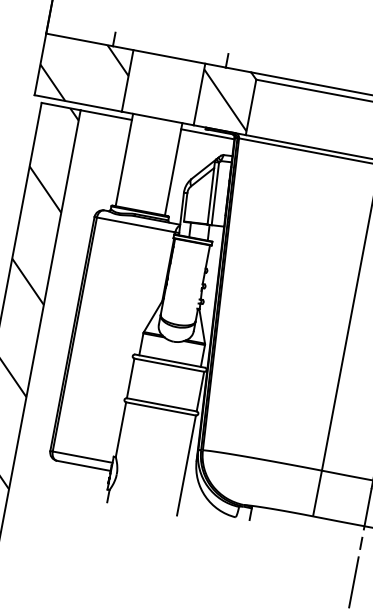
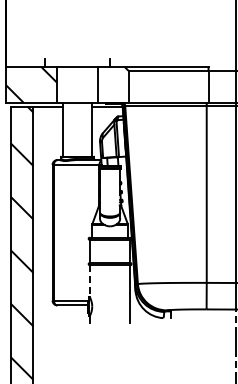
hatch: (225, 100) -> (113, 85), removed
line: (120, 430) -> (89, 281), solid -> dashed

